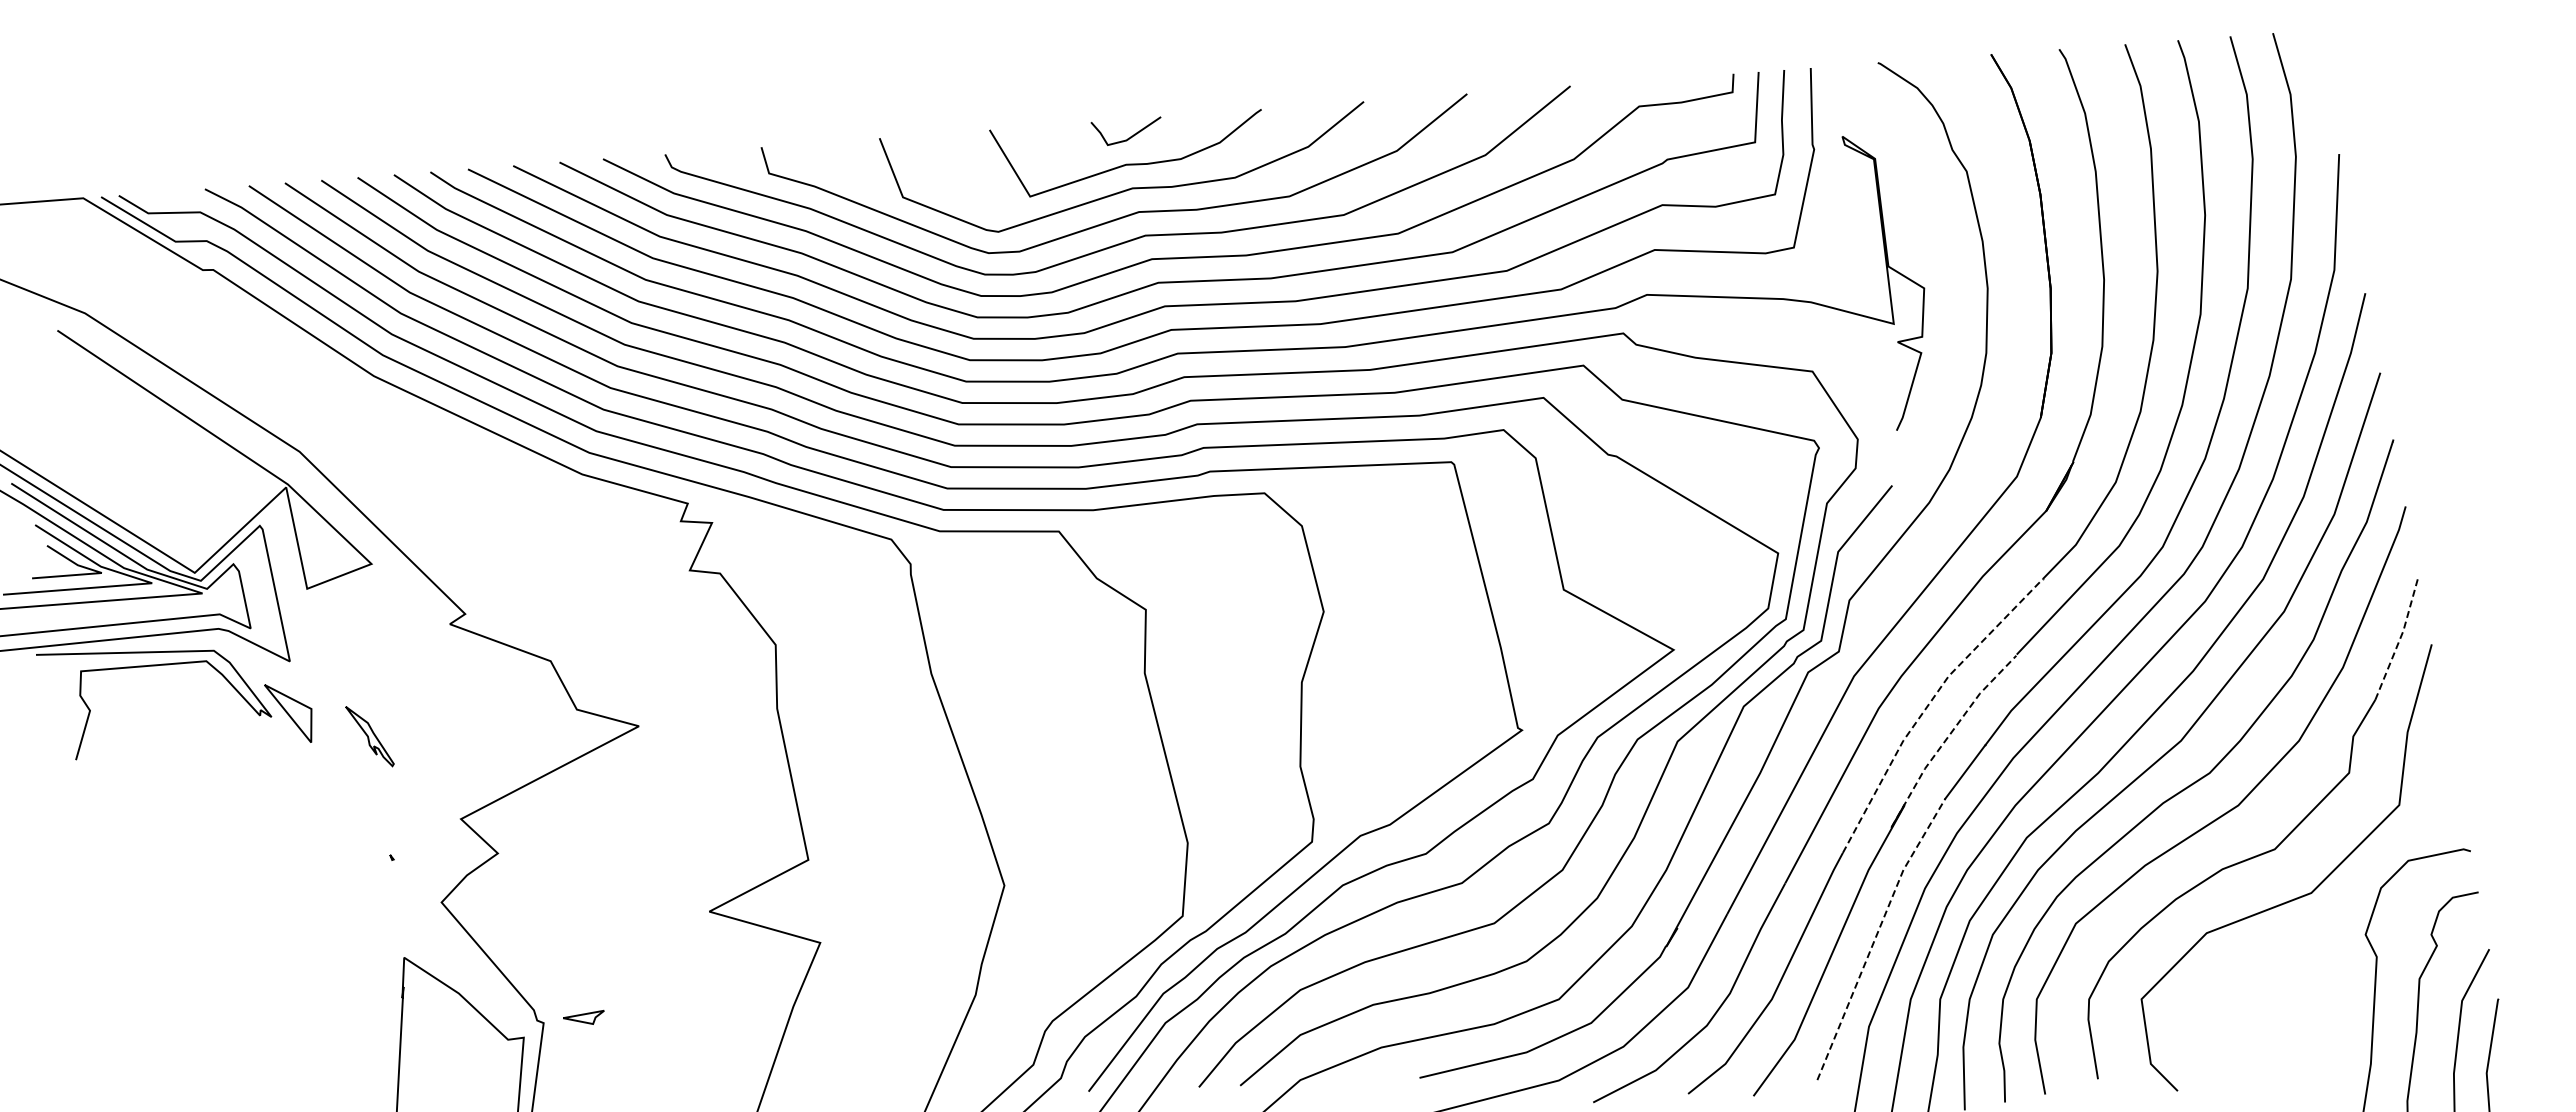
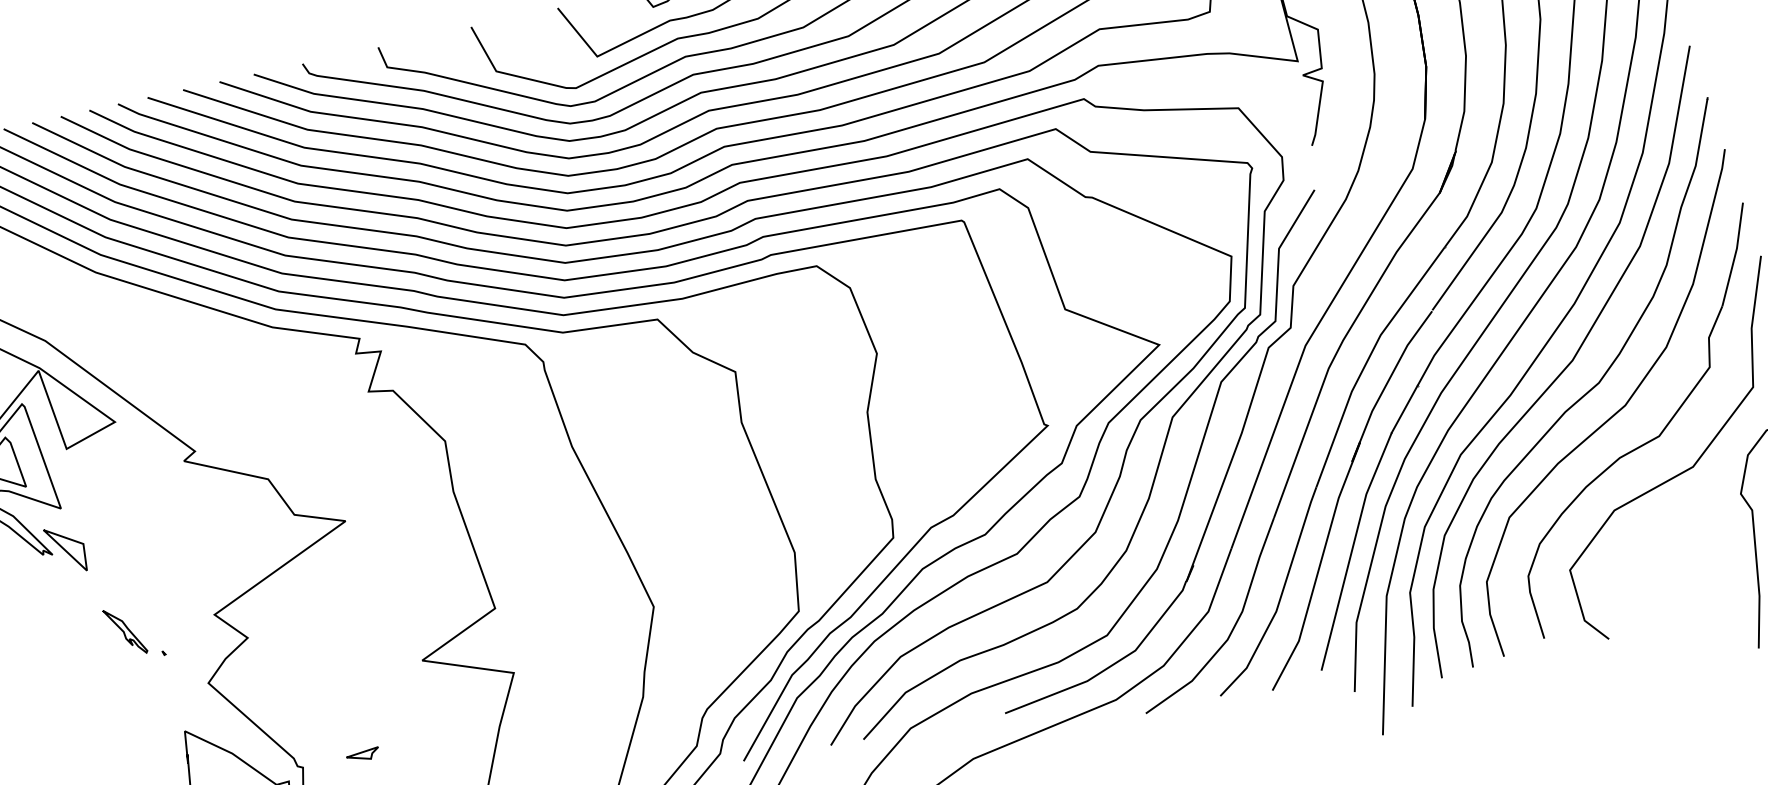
line: (2400, 638) -> (1735, 254), dashed -> solid
line: (1928, 704) -> (1367, 359), dashed -> solid
part: (369, 736) -> (124, 631), moved
line: (1948, 736) -> (1387, 383), dashed -> solid
line: (1876, 935) -> (1352, 549), dashed -> solid
part: (583, 1016) -> (362, 753), moved

